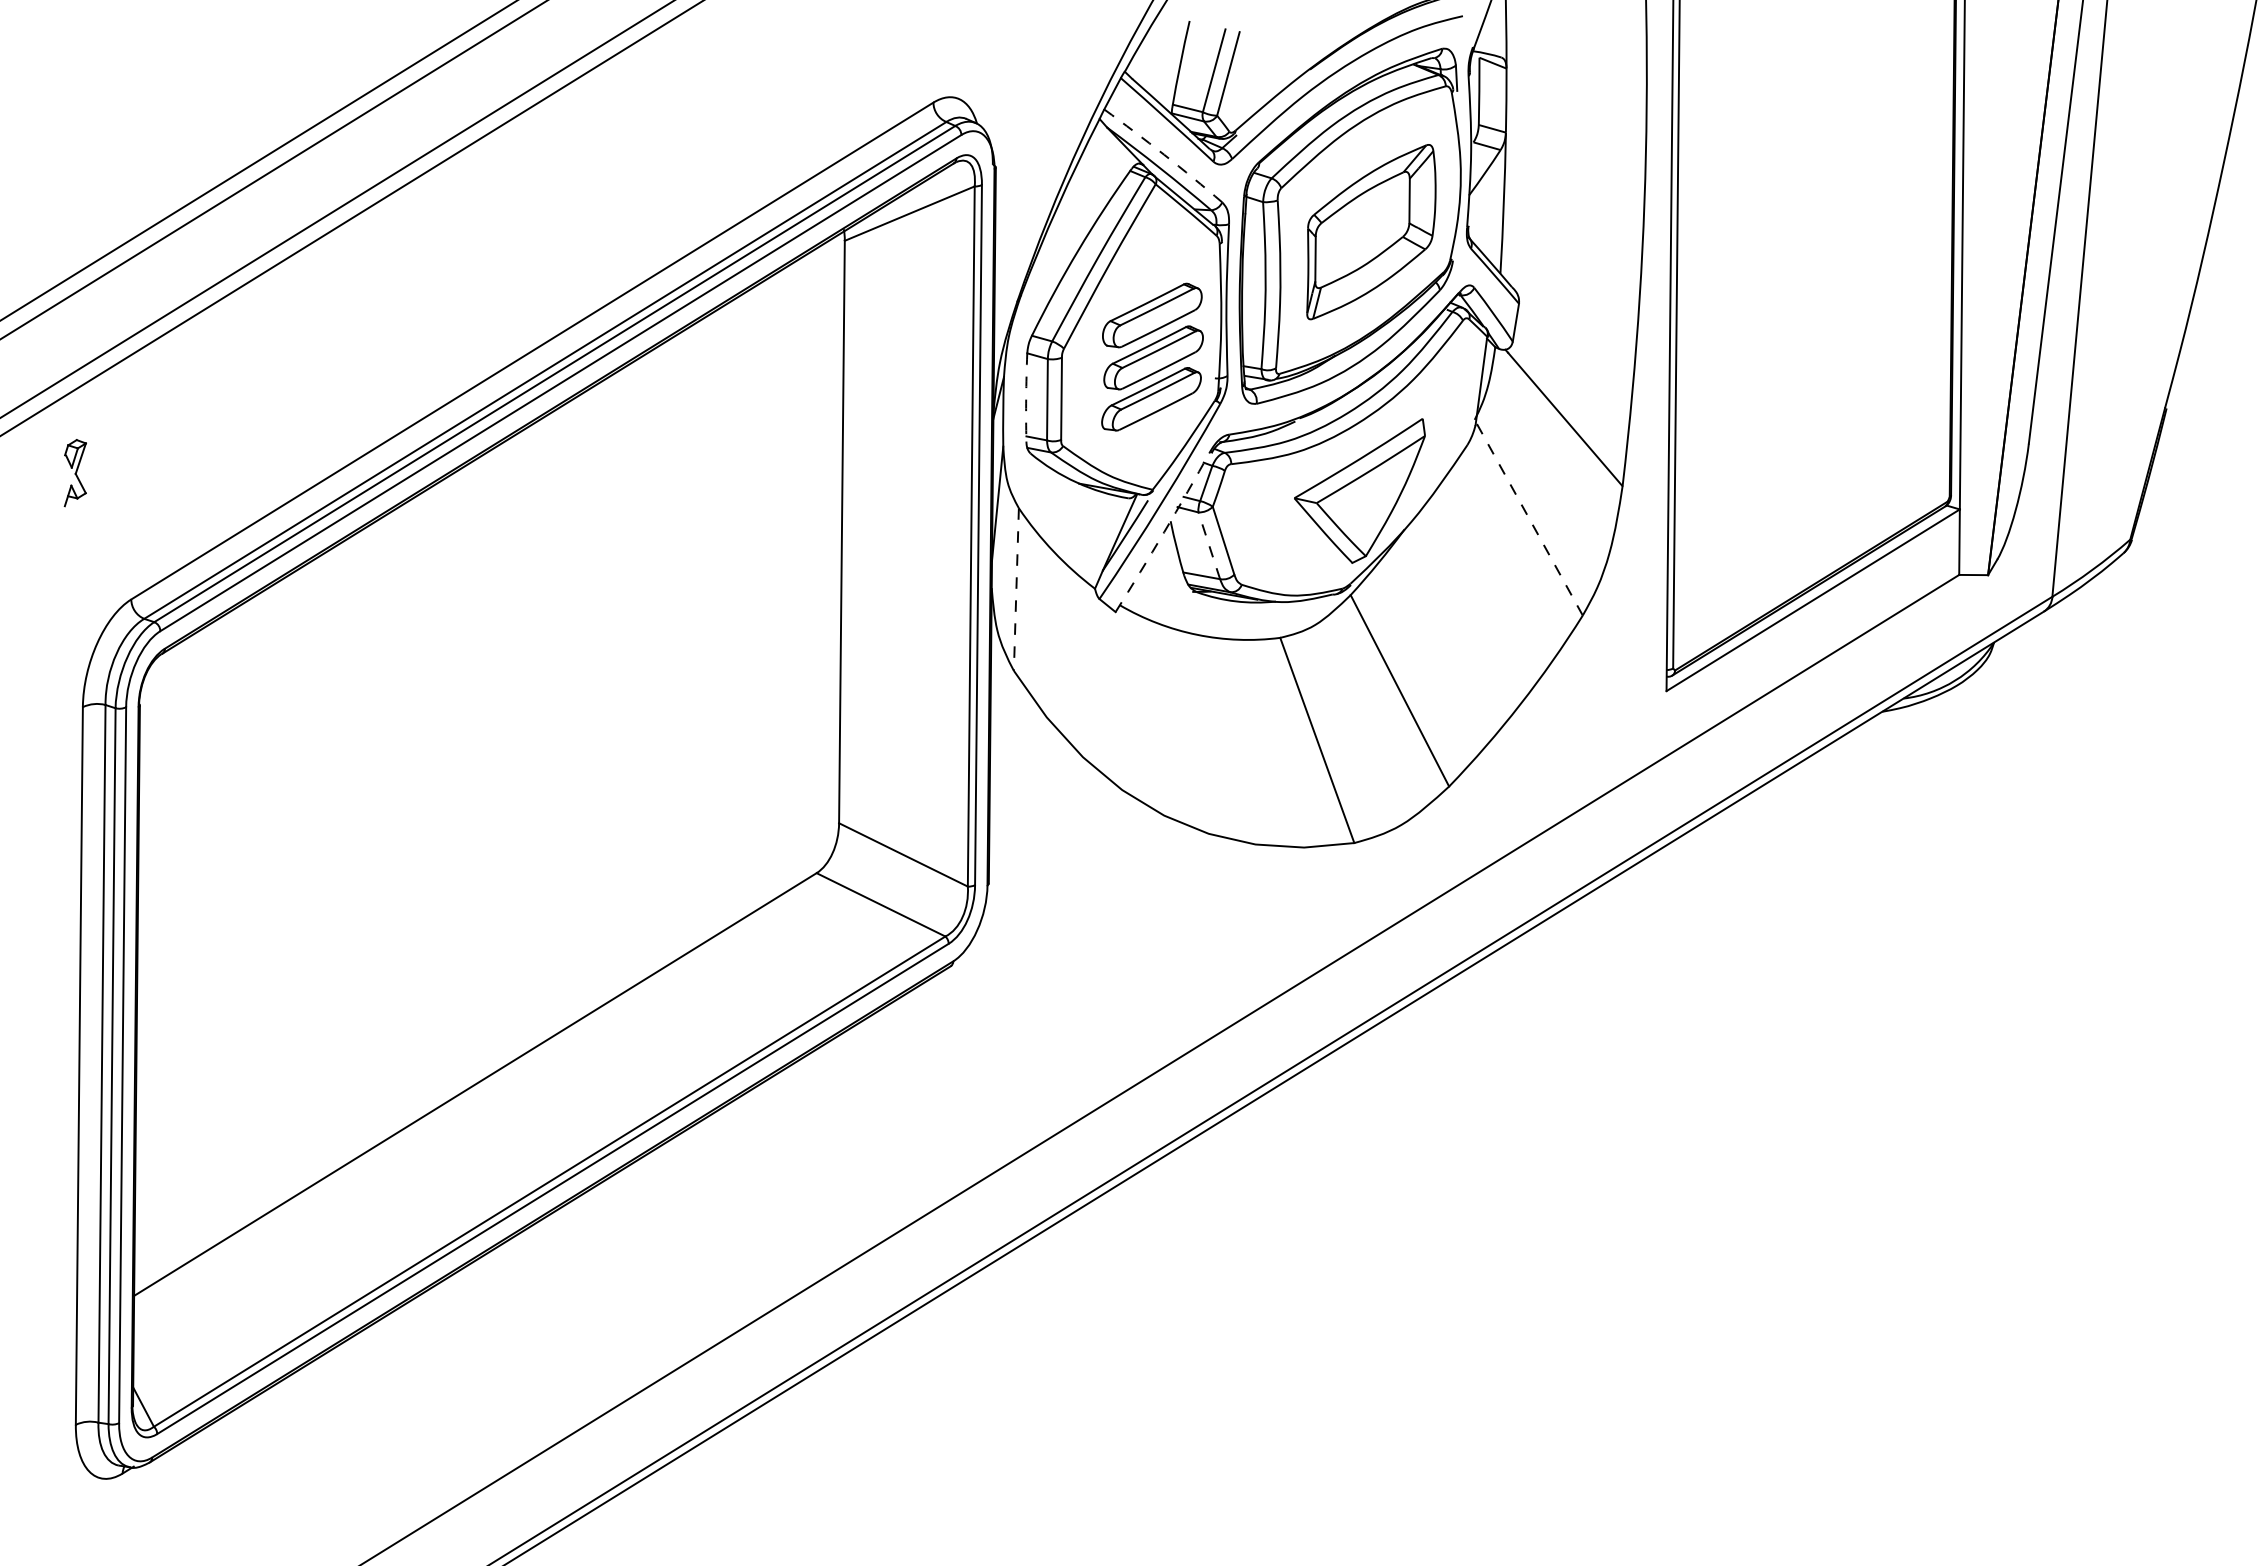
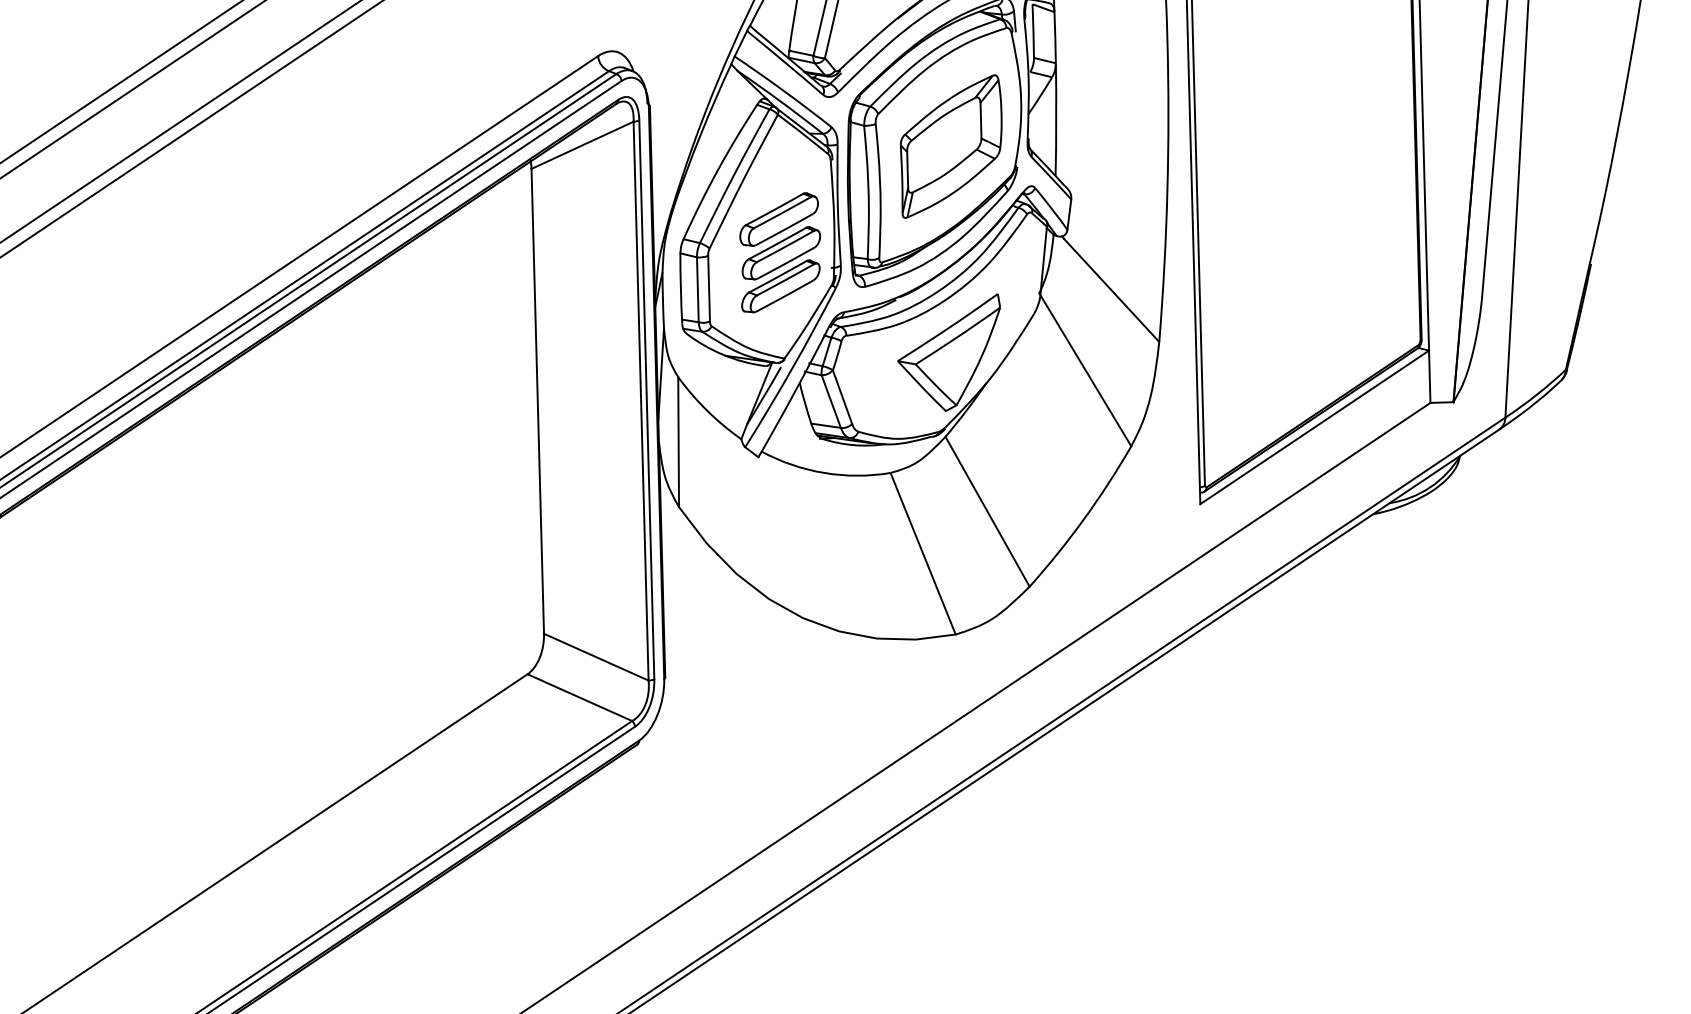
arc: (1164, 154) -> (784, 90), dashed -> solid
arc: (1026, 397) -> (681, 288), dashed -> solid
line: (1528, 517) -> (1085, 369), dashed -> solid
arc: (1164, 532) -> (795, 392), dashed -> solid
line: (1209, 545) -> (831, 401), dashed -> solid
line: (1016, 590) -> (678, 442), dashed -> solid

